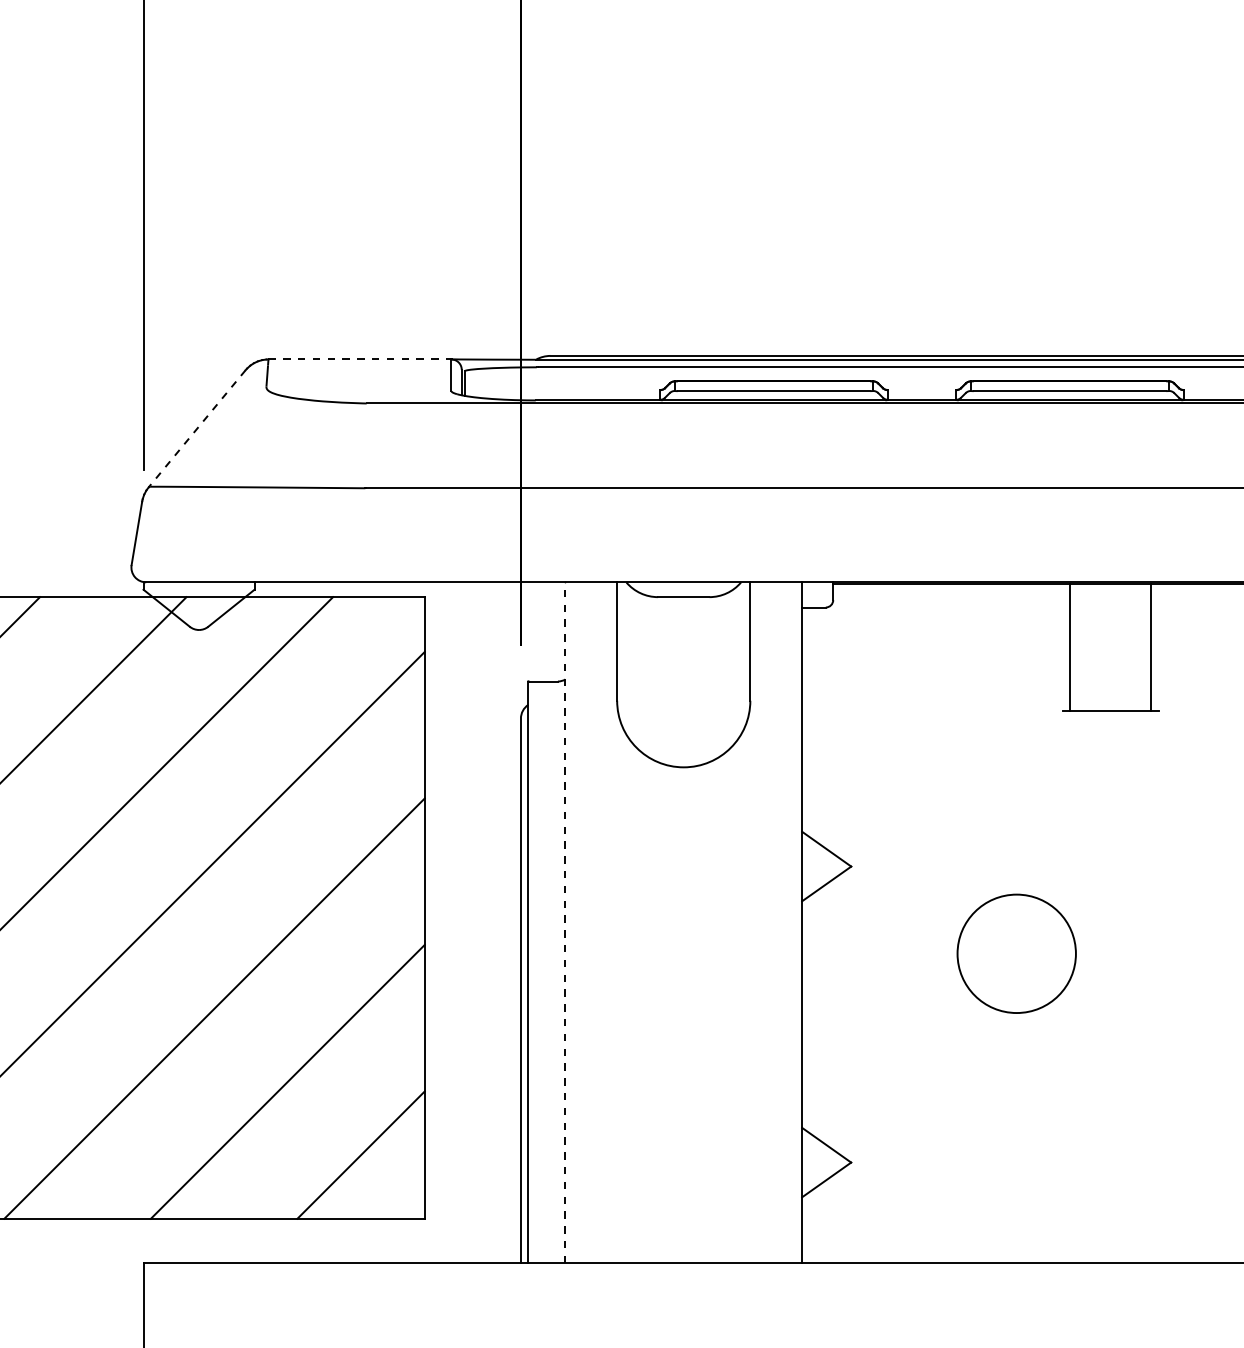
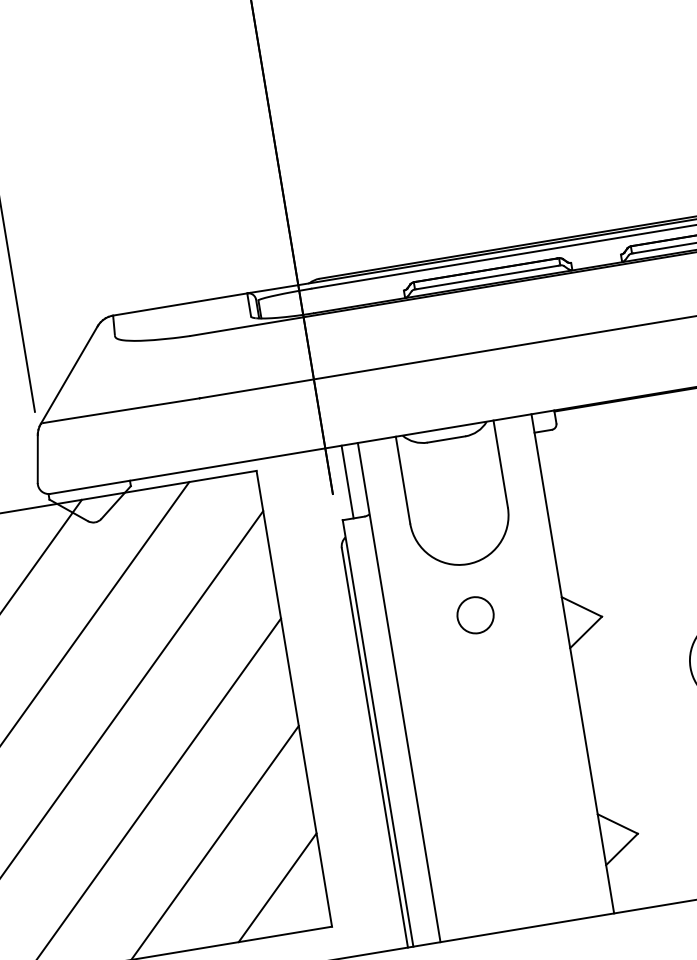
line: (362, 359) -> (182, 304), dashed -> solid
line: (196, 429) -> (68, 375), dashed -> solid
line: (543, 631) -> (347, 481), added
circle: (683, 836) -> (475, 615), added
line: (565, 922) -> (399, 692), dashed -> solid

